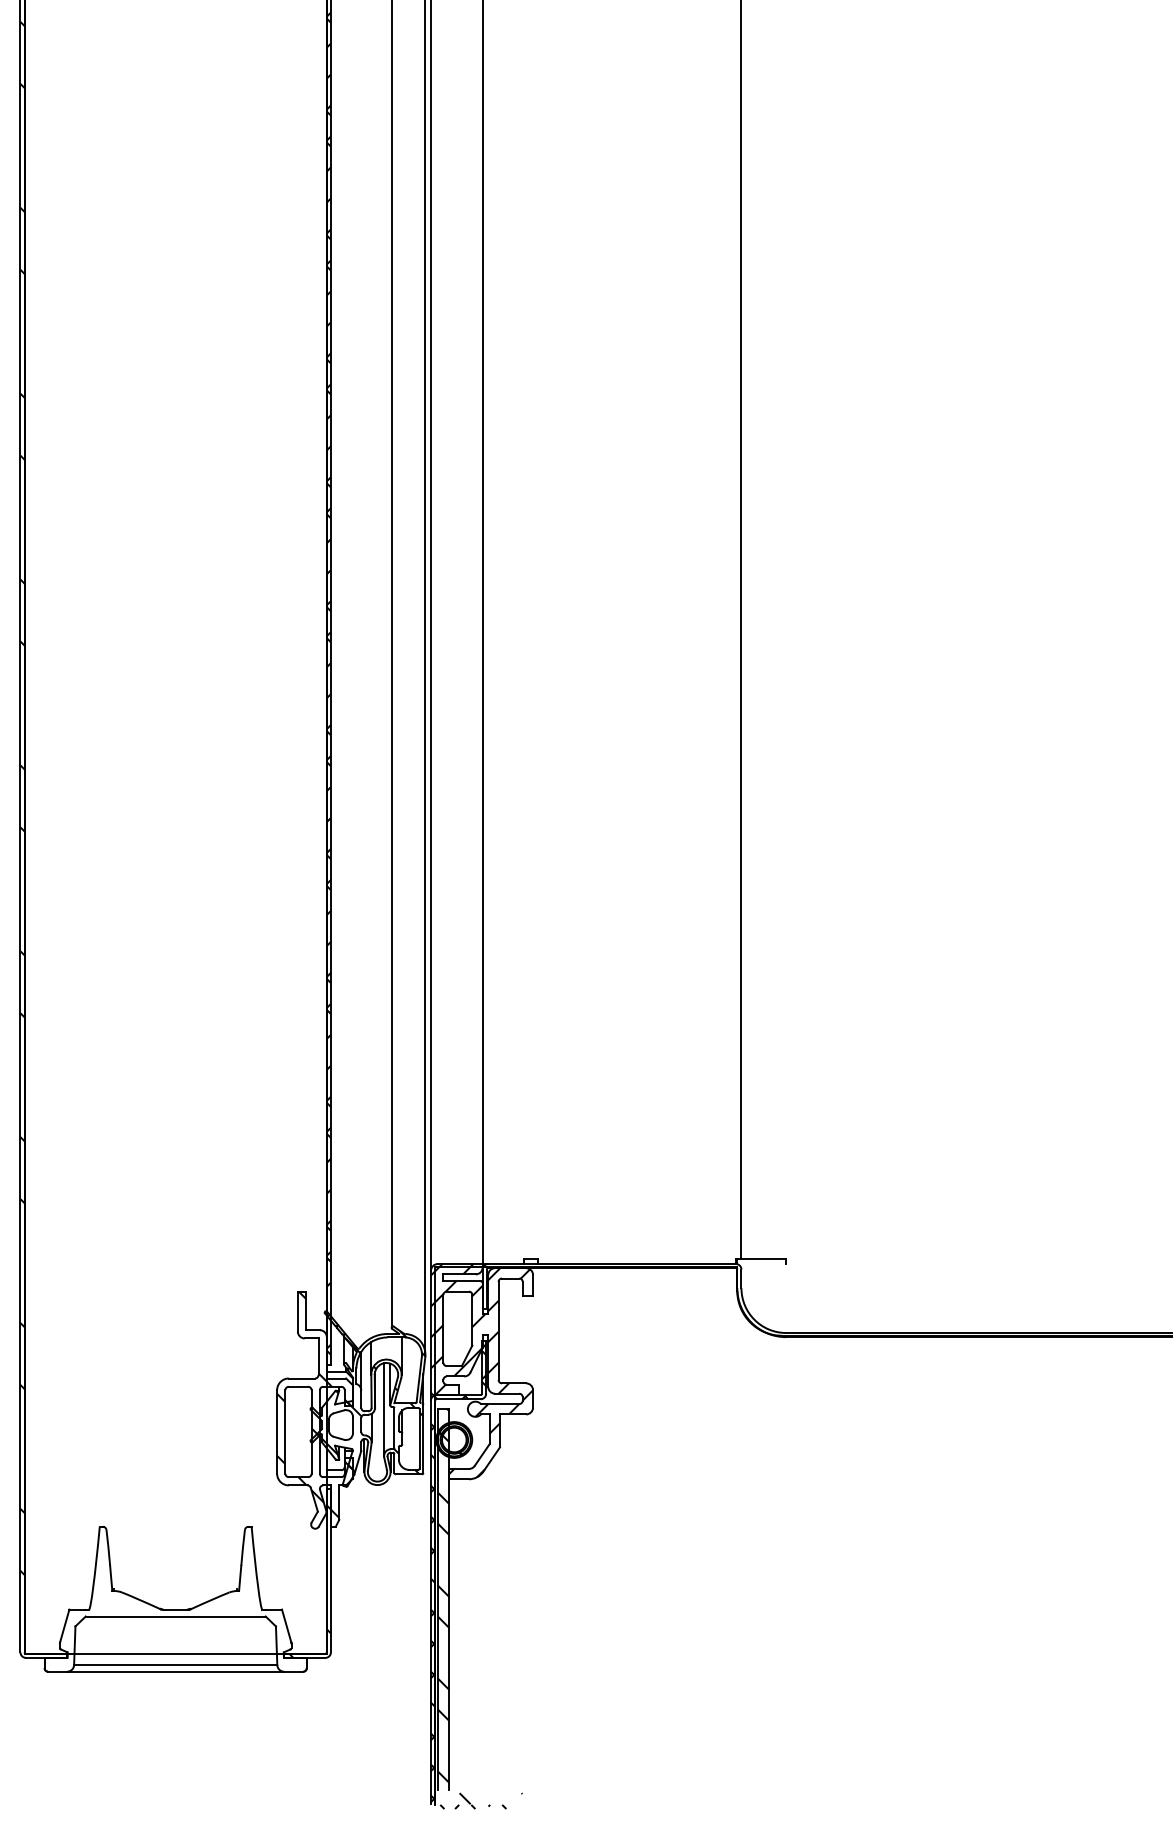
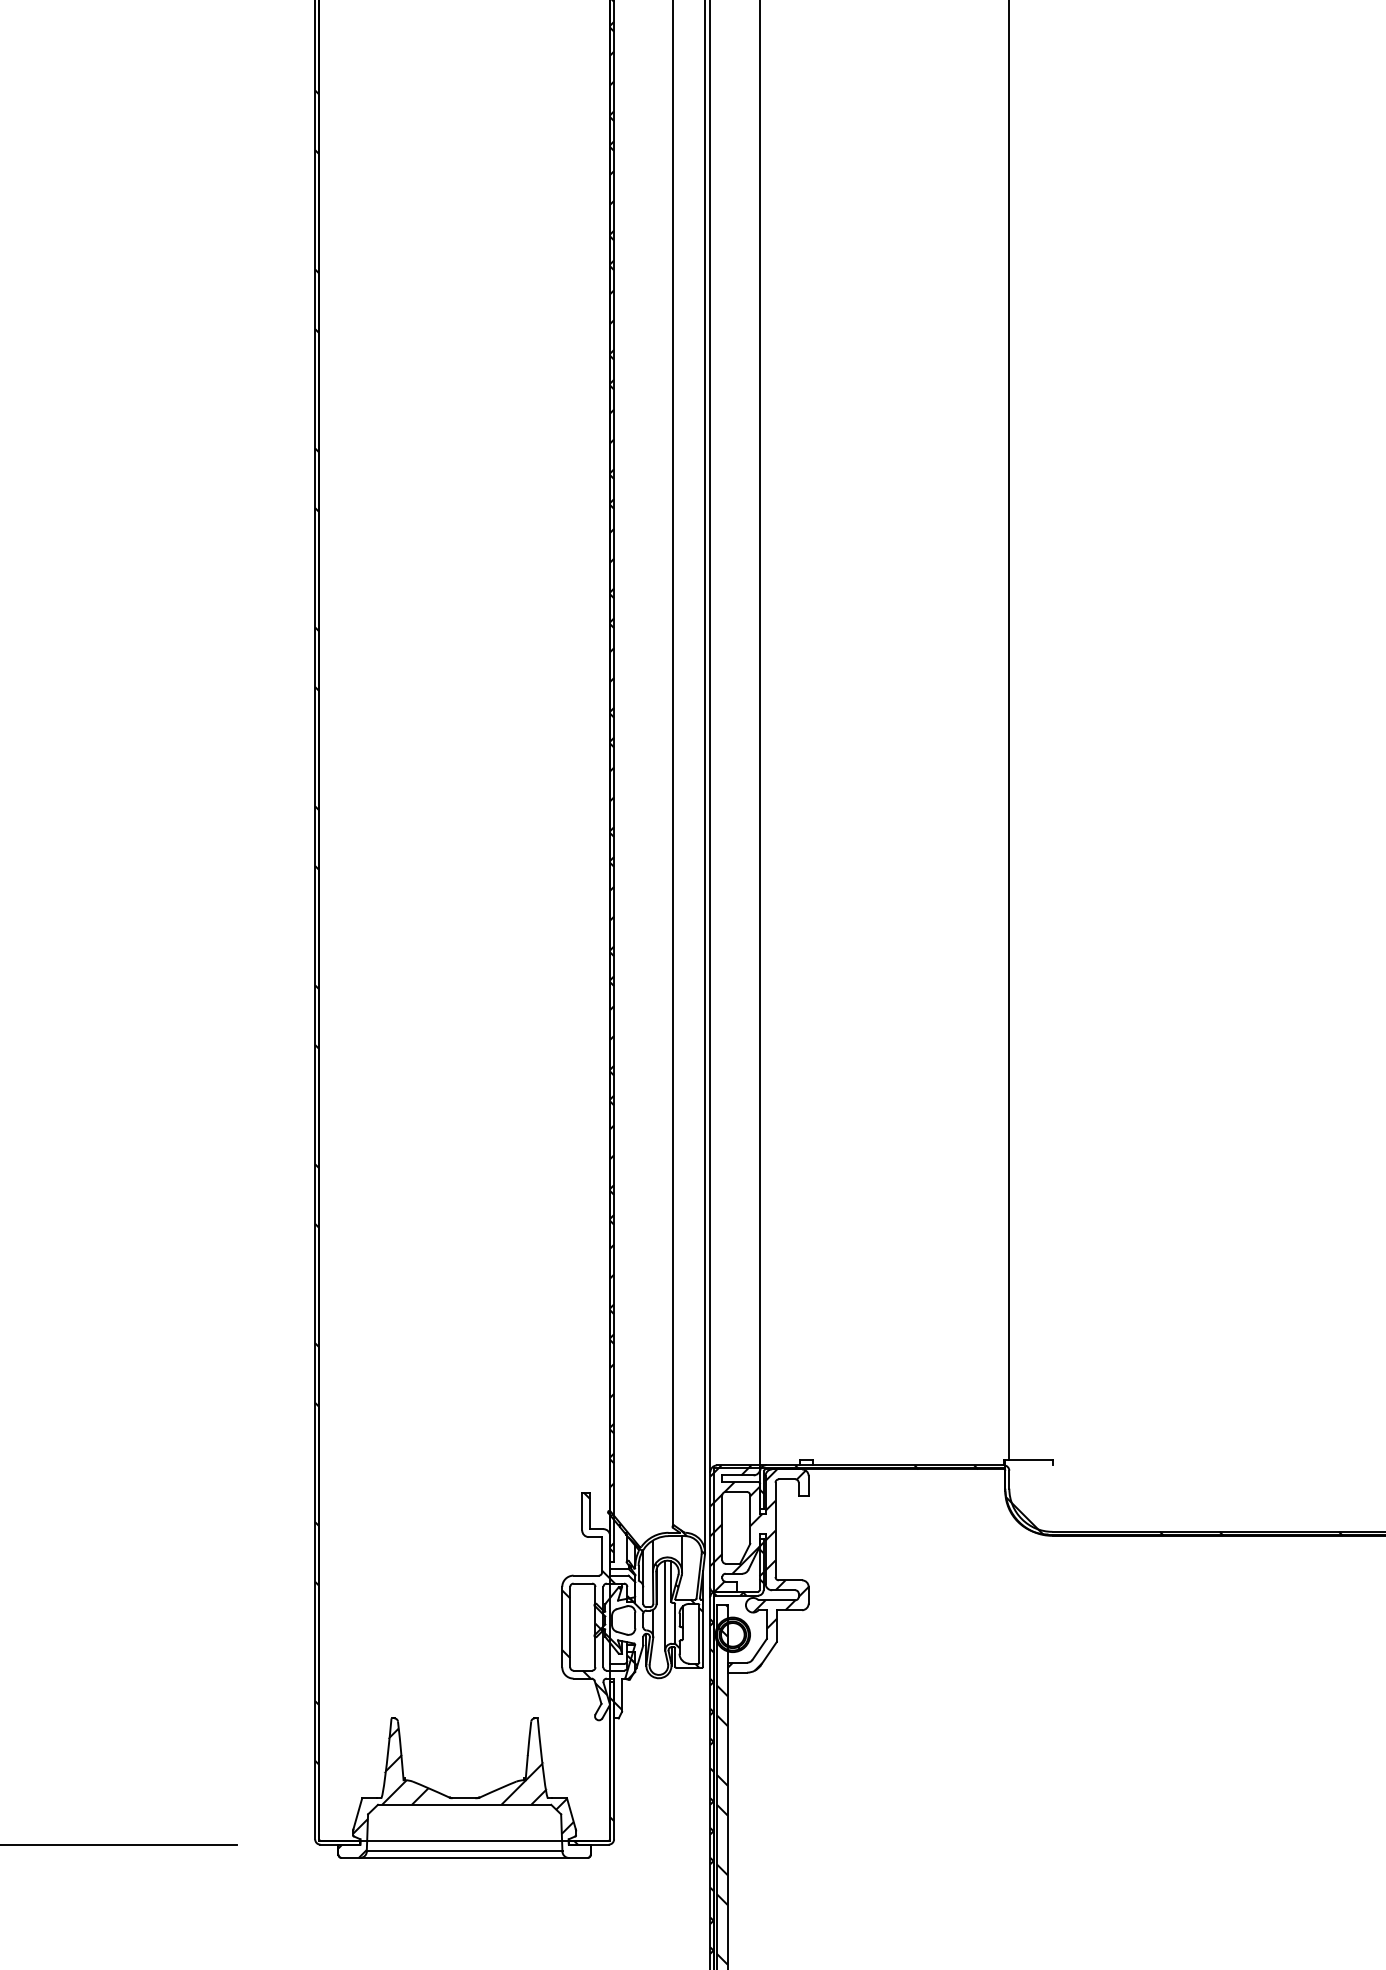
hatch: (785, 1300) -> (1051, 1500), added
hatch: (166, 1603) -> (455, 1792), added

